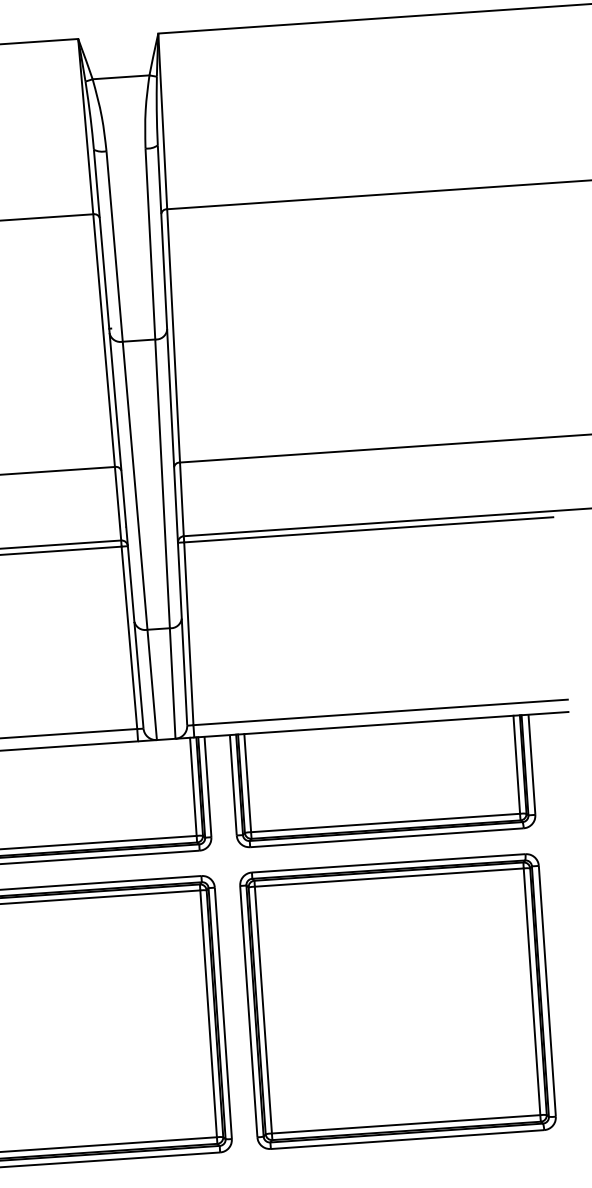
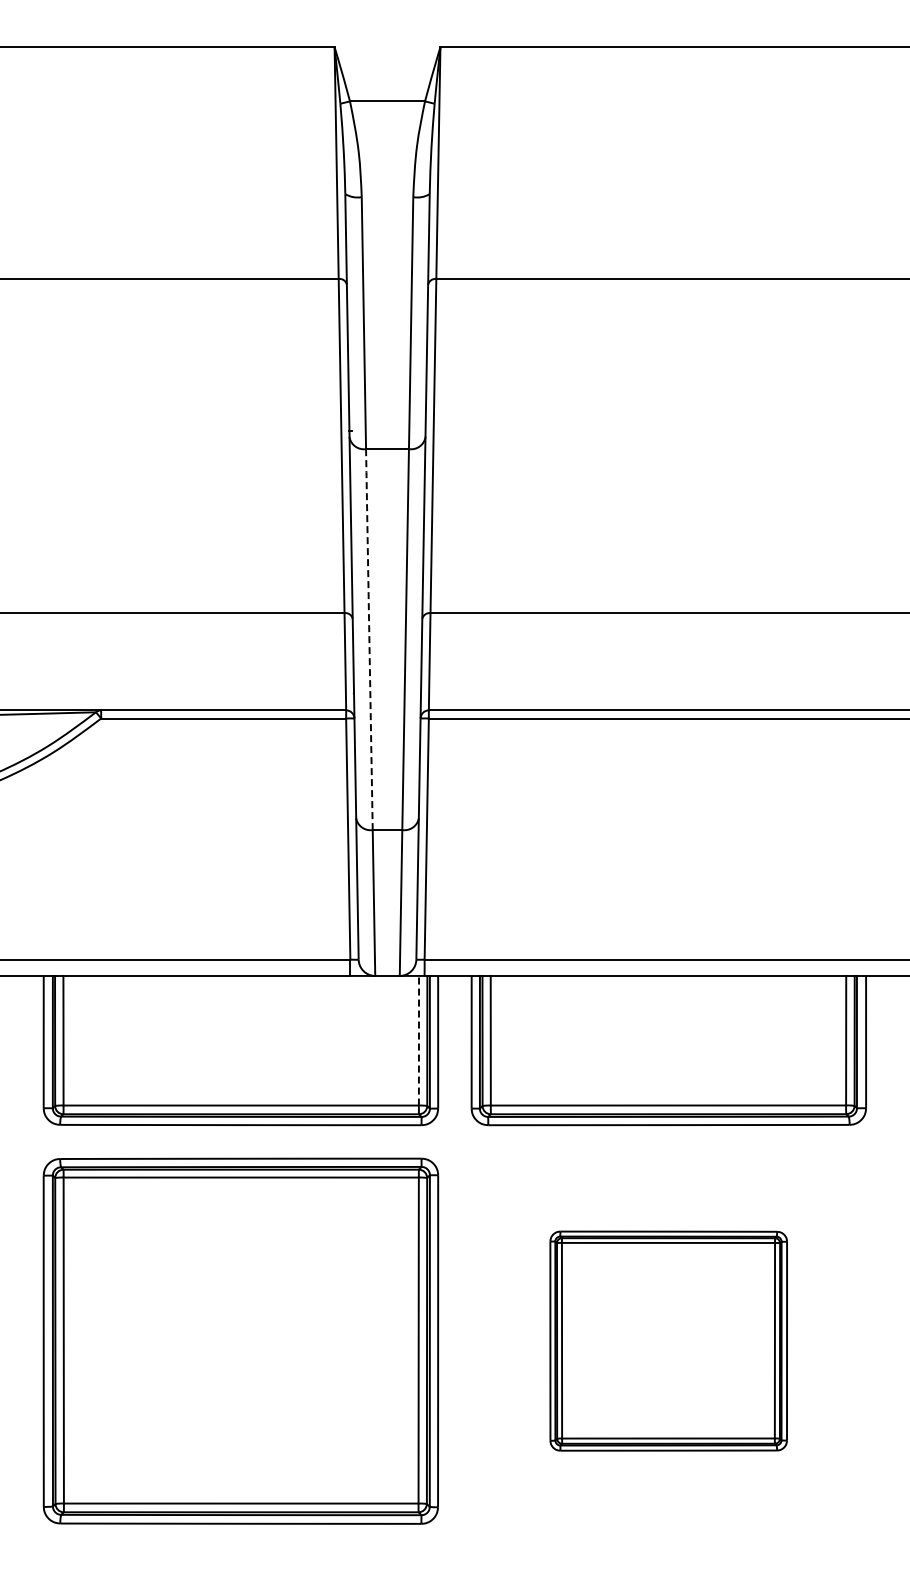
line: (135, 484) -> (369, 638), solid -> dashed
line: (192, 786) -> (418, 1040), solid -> dashed
part: (397, 1000) -> (668, 1340), size x0.6

